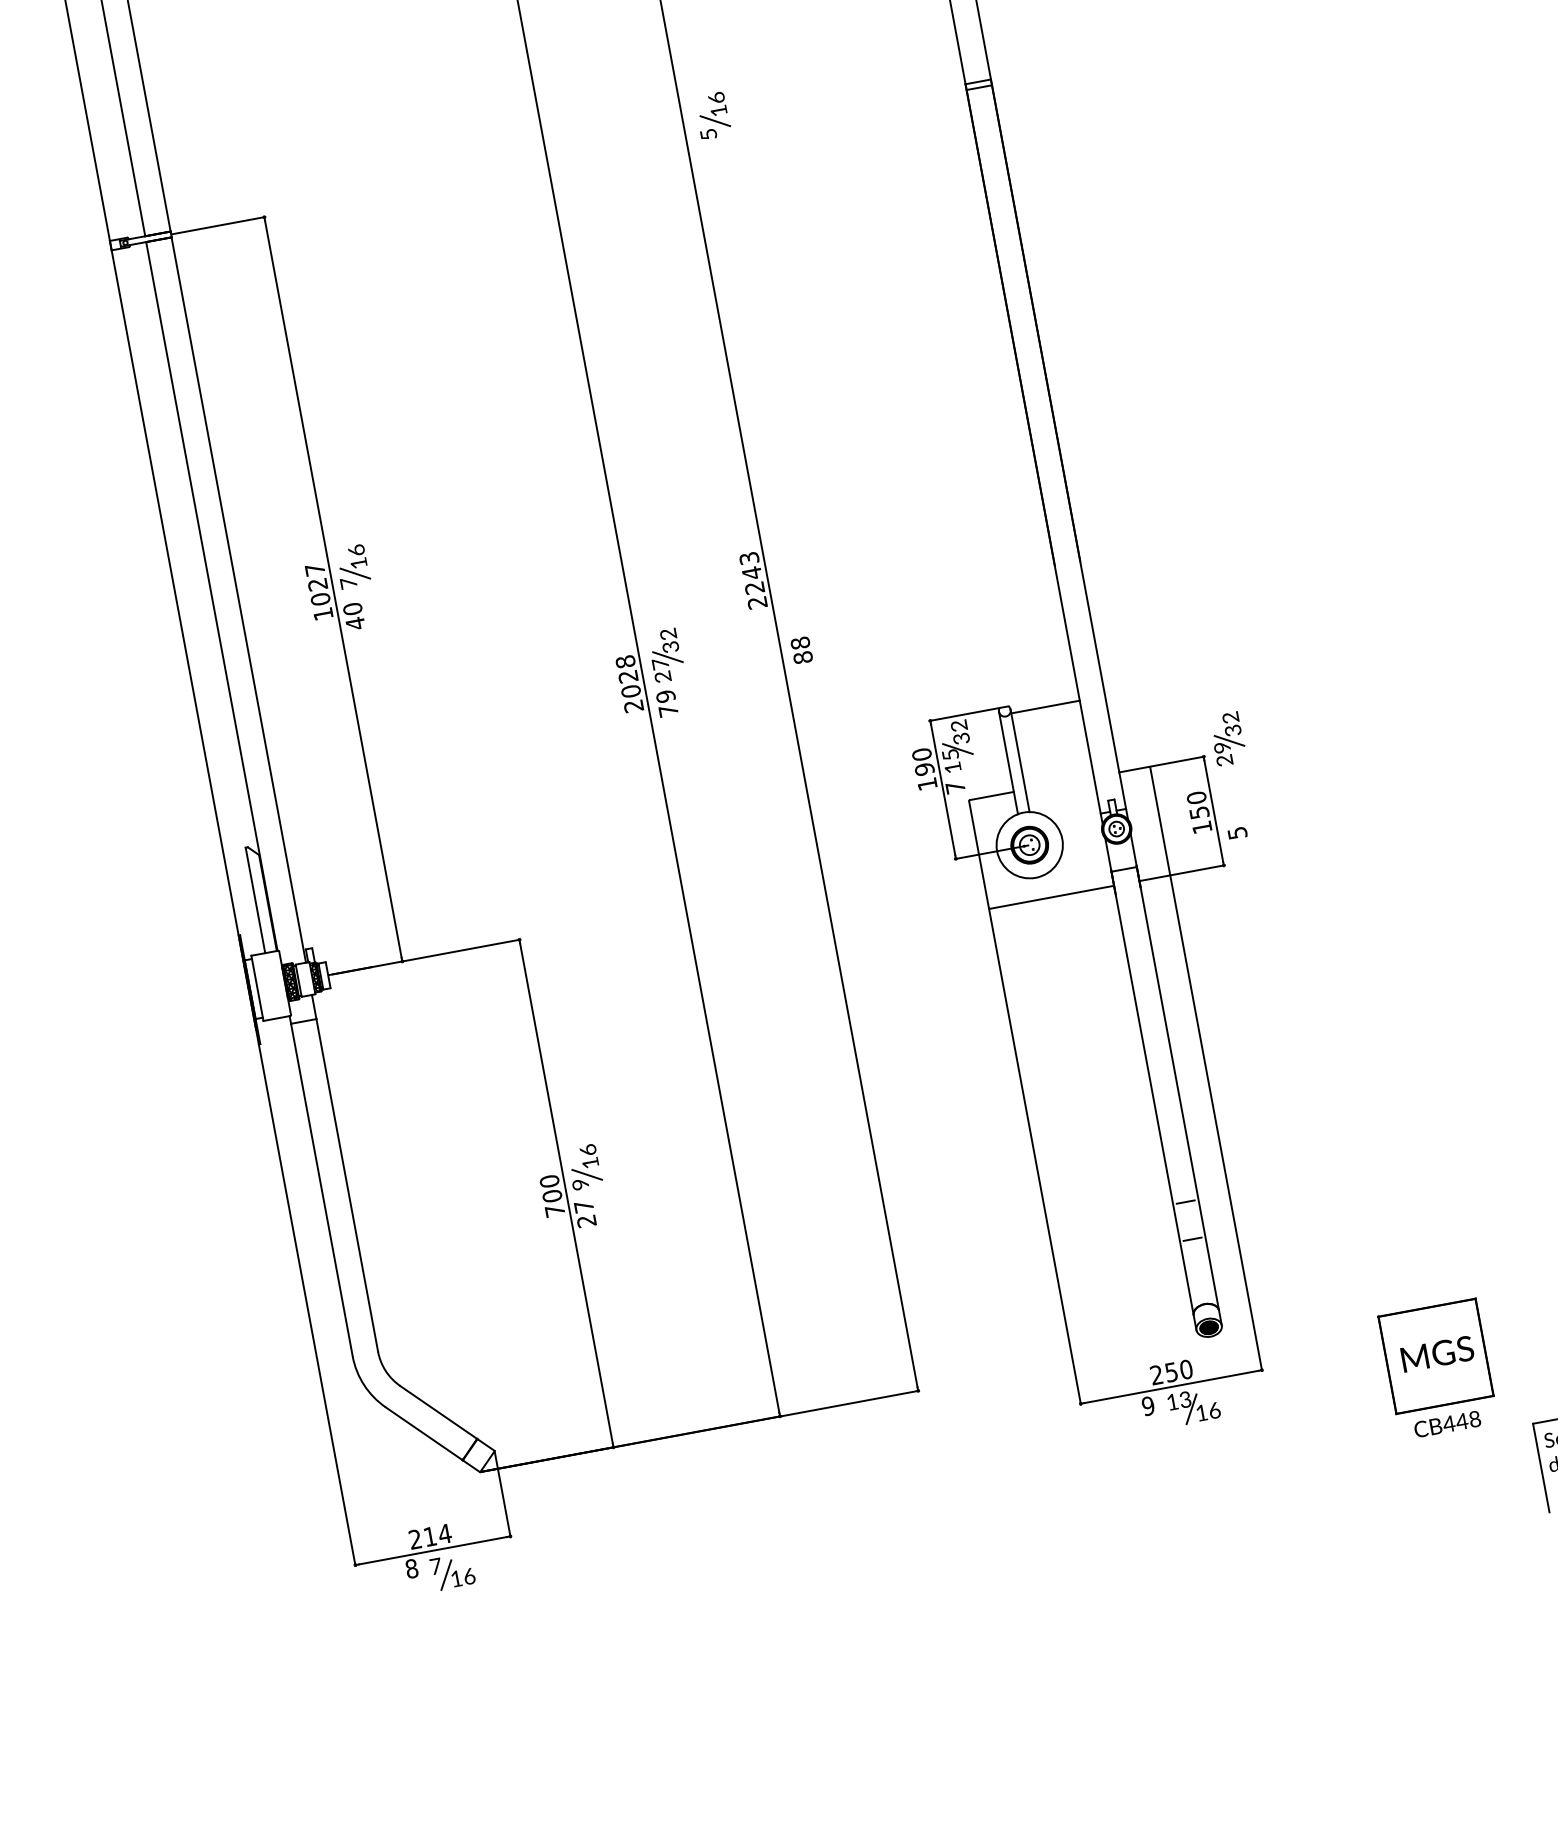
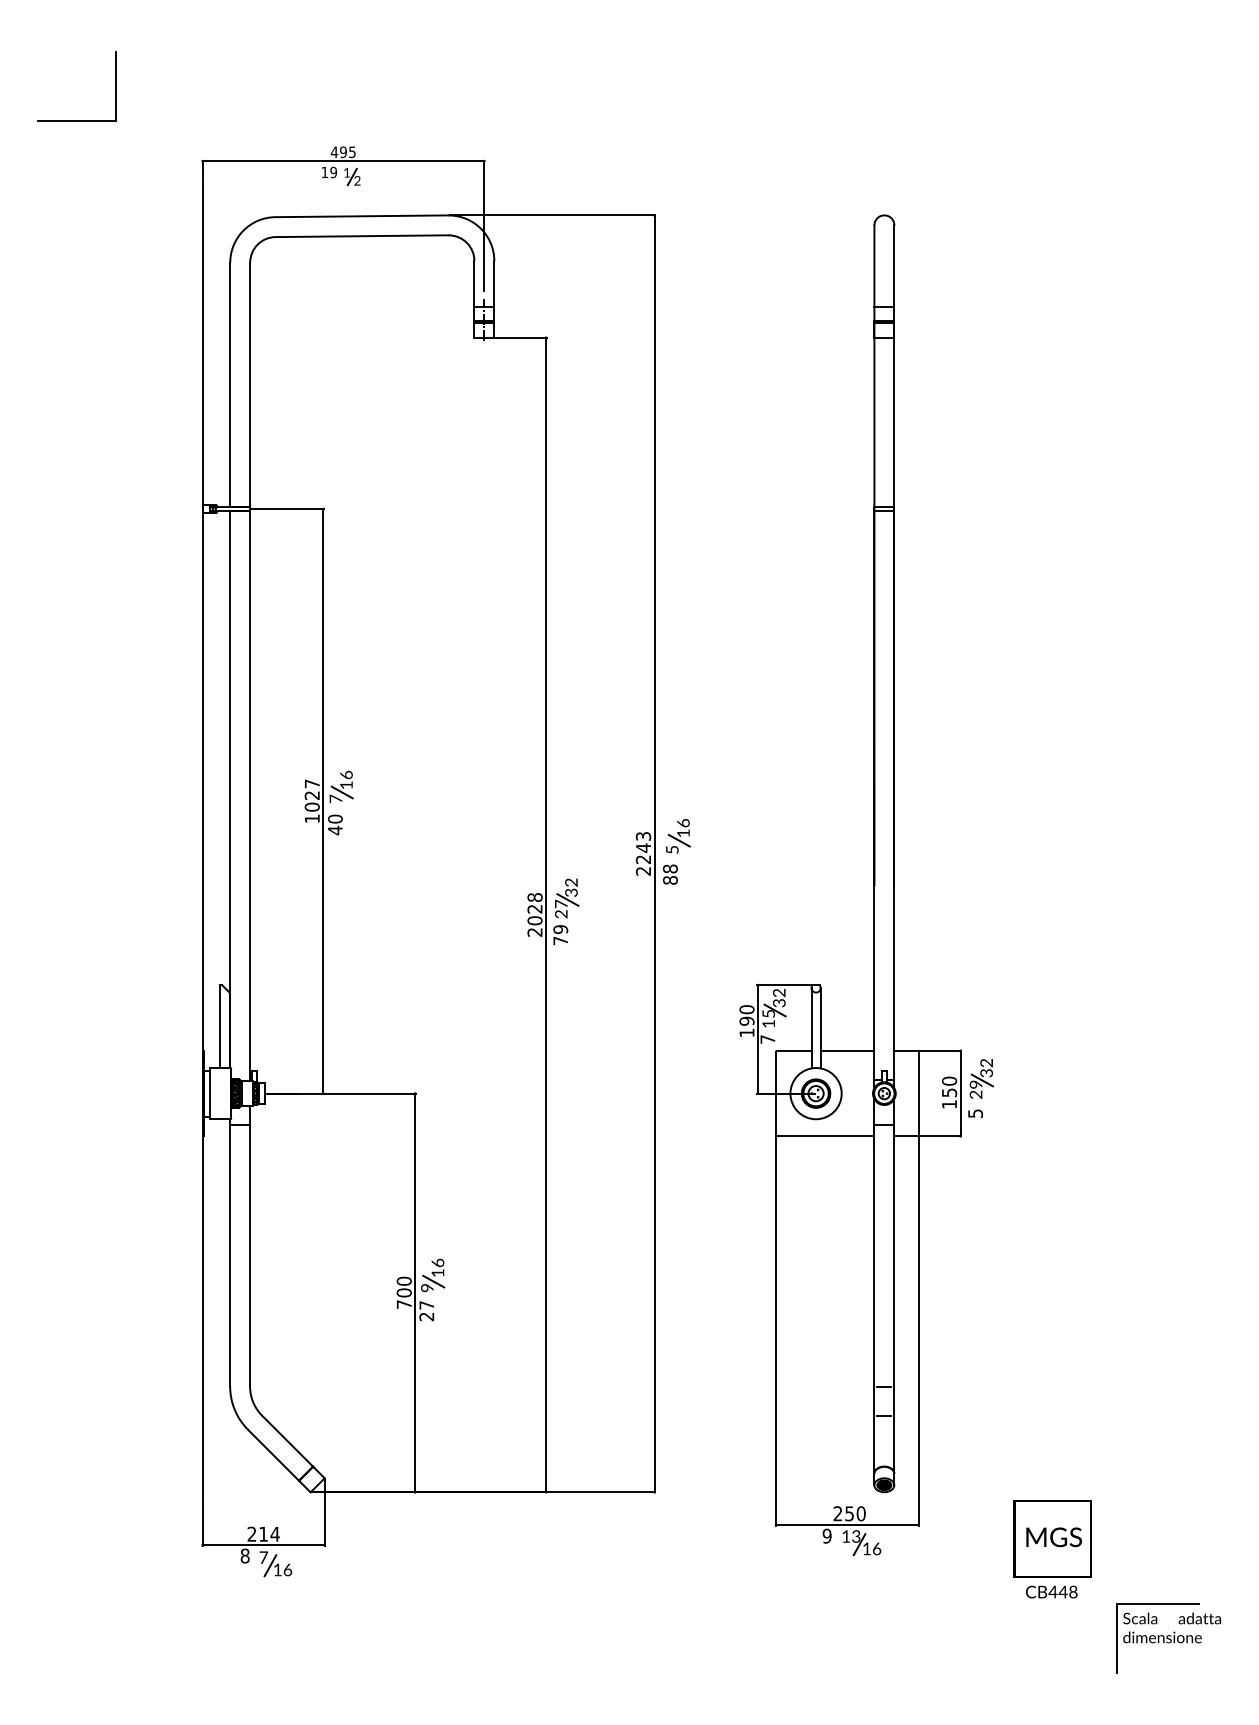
part: (713, 116) -> (678, 836), moved
text: (801, 650) -> (670, 874), moved
line: (1045, 706) -> (847, 1050), moved
part: (1227, 738) -> (981, 1078), moved

